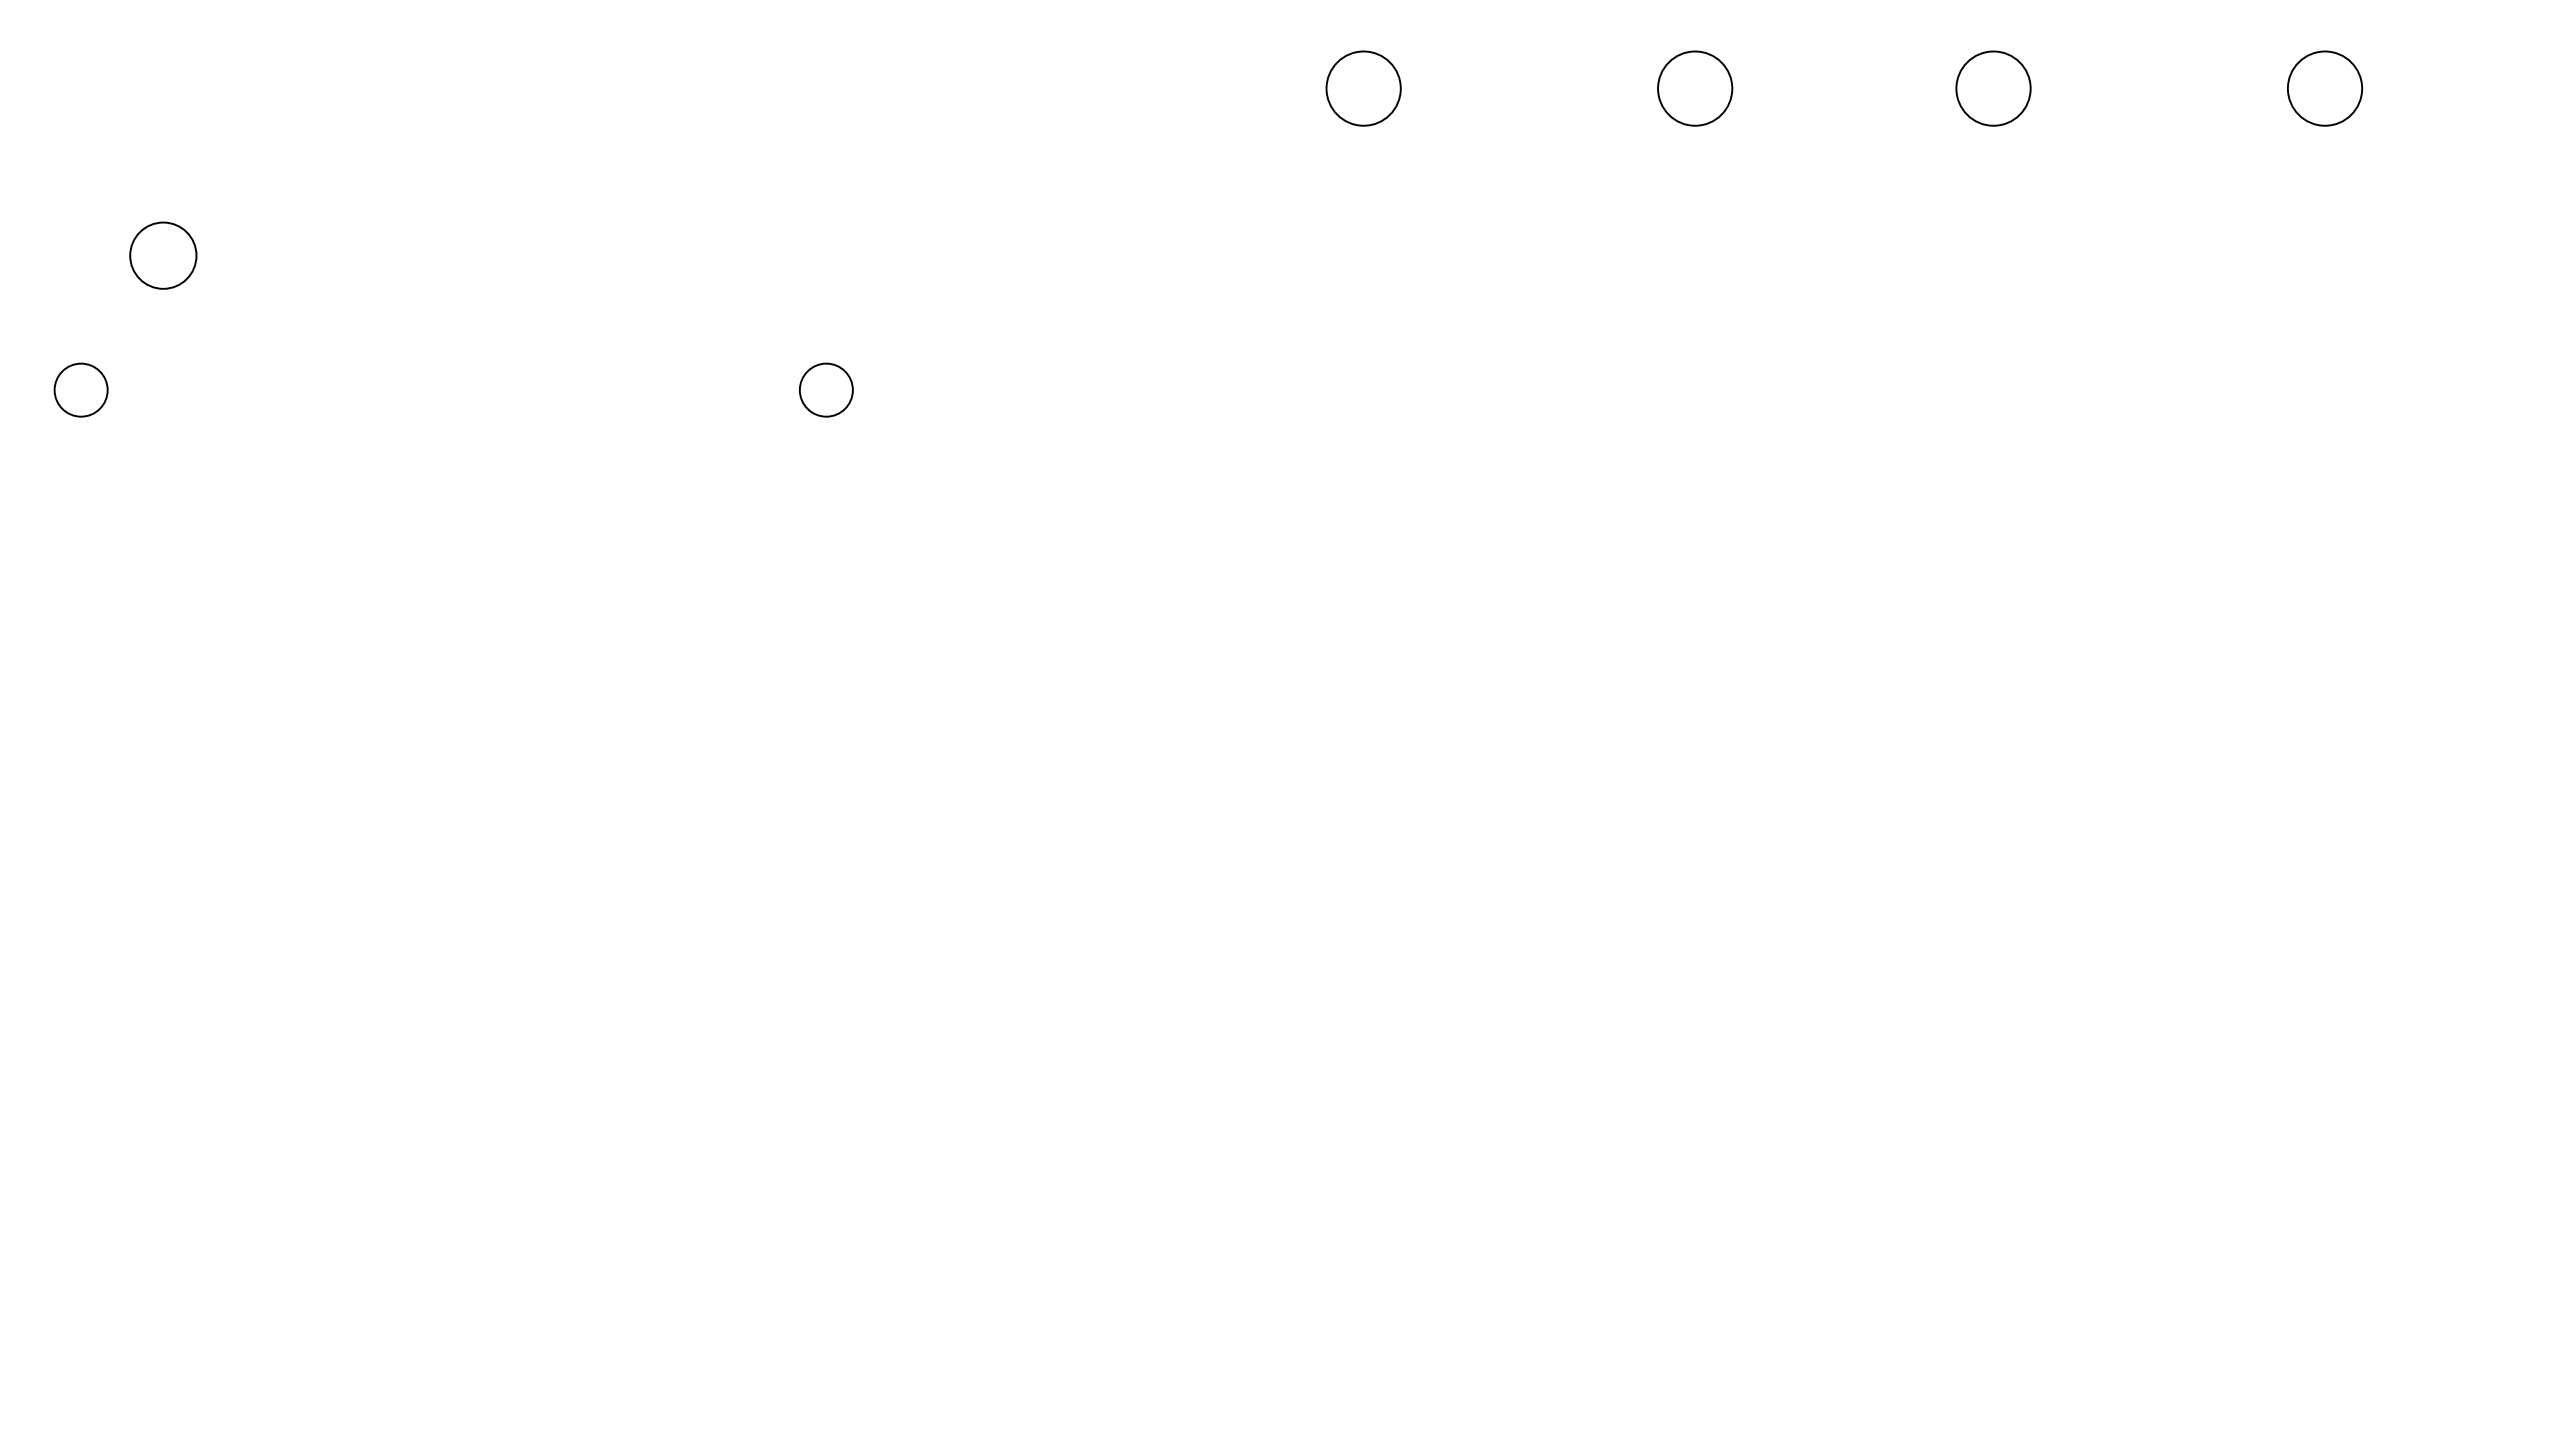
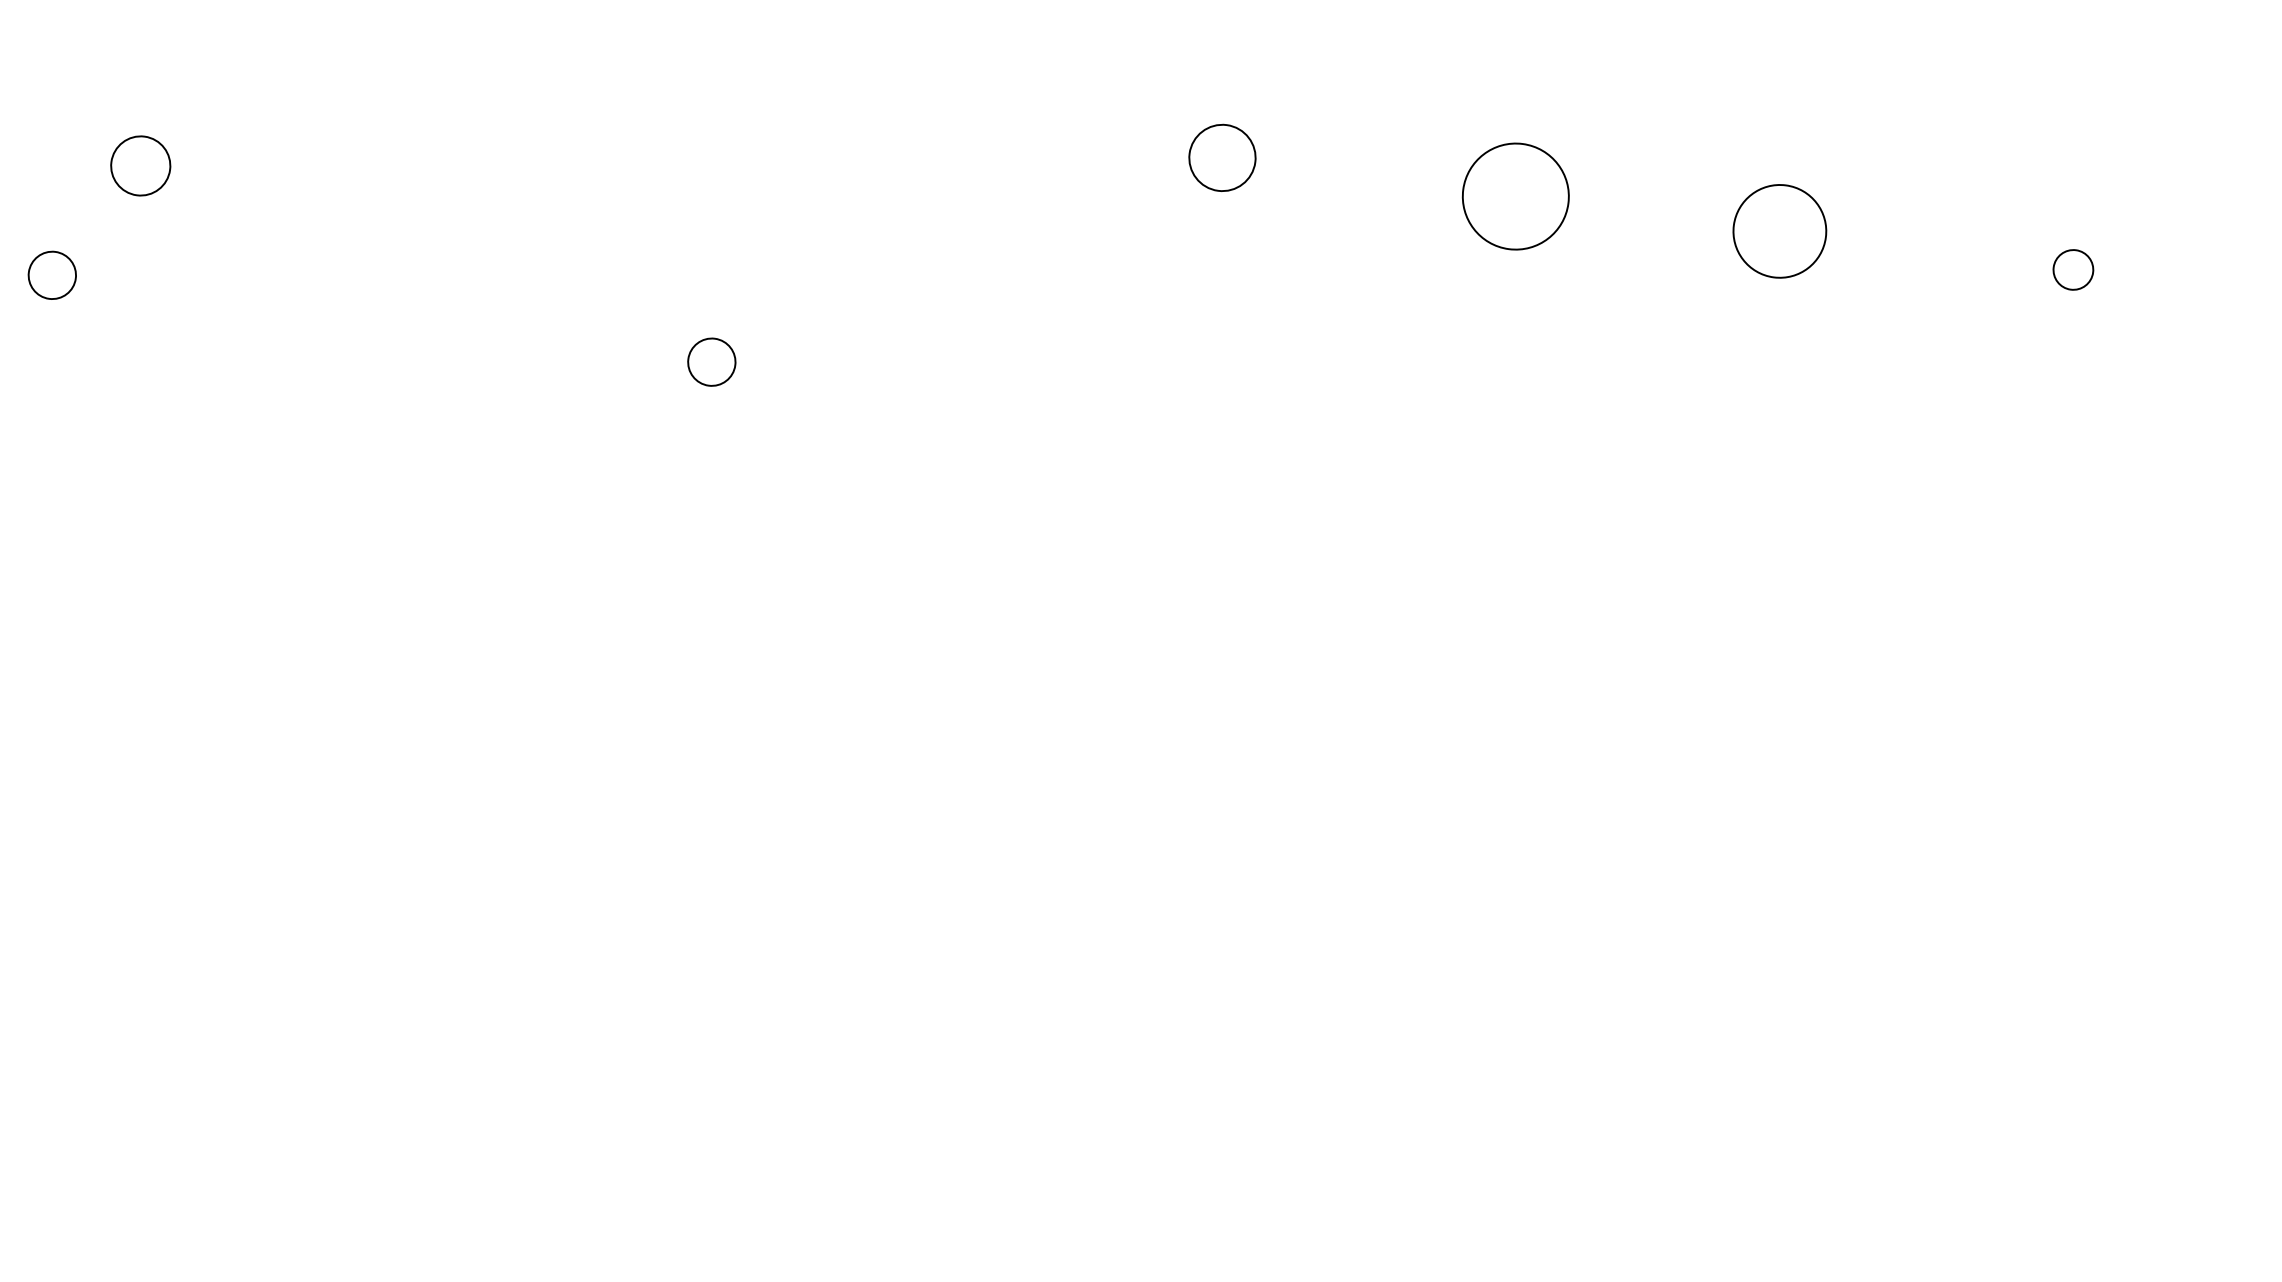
circle: (1695, 88) -> (1516, 196), size x1.6
circle: (1993, 88) -> (1779, 231), size x1.4
circle: (2325, 88) -> (2073, 269), size x0.6

